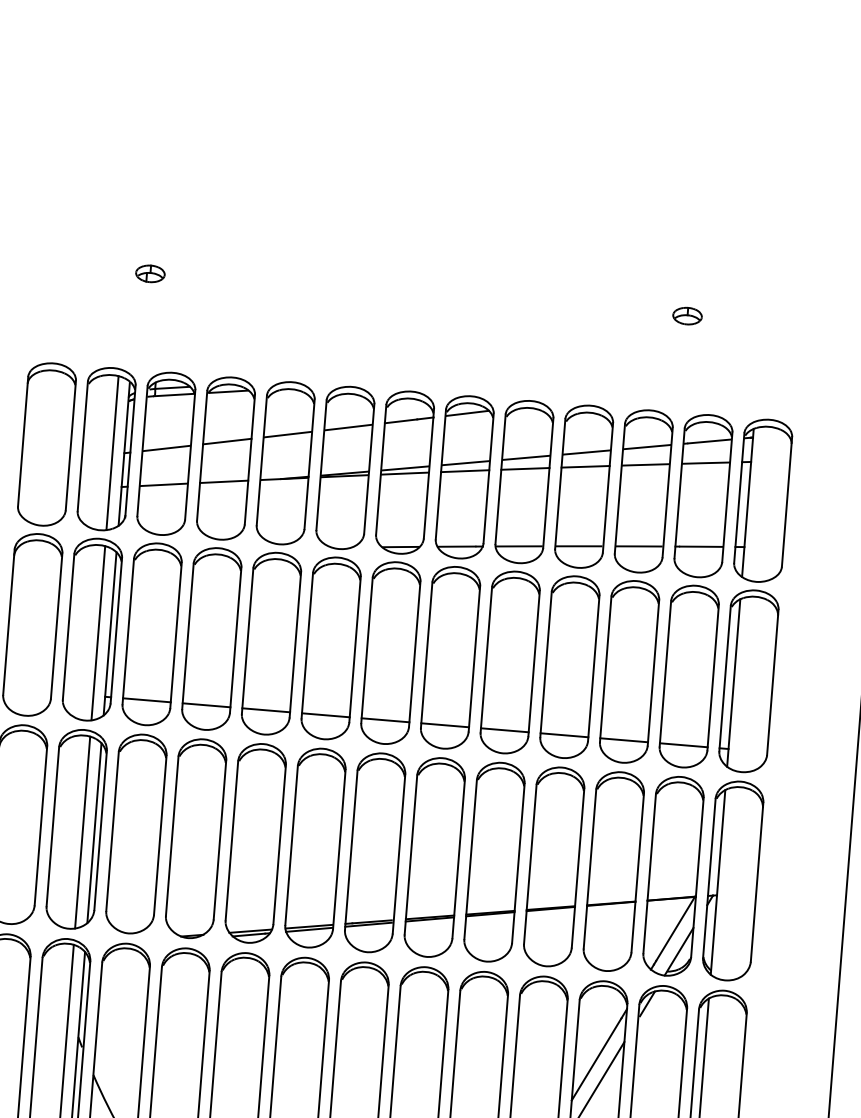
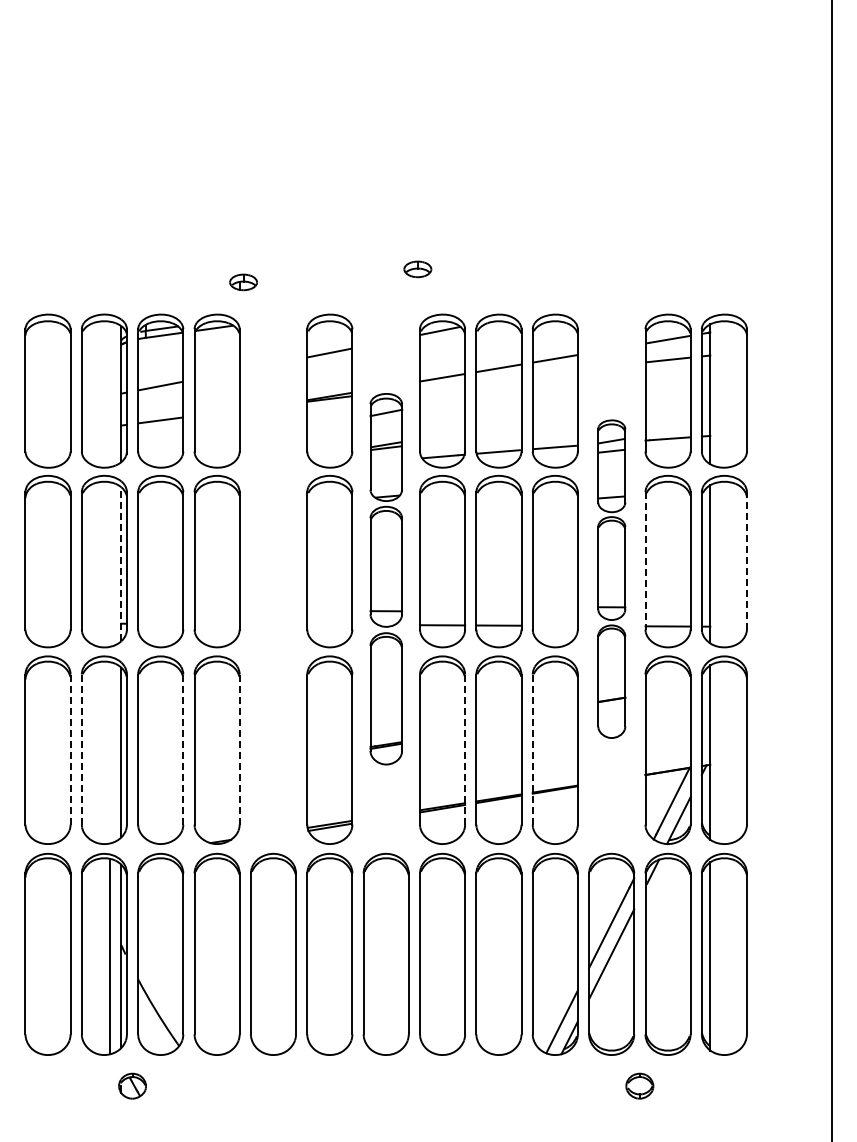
part: (150, 273) -> (243, 282), moved
part: (687, 316) -> (417, 269), moved
line: (226, 440) -> (216, 374), removed
line: (112, 453) -> (110, 394), removed
line: (584, 465) -> (554, 371), removed
line: (524, 468) -> (498, 378), removed
line: (465, 471) -> (442, 385), removed
line: (223, 482) -> (216, 413), removed
line: (98, 633) -> (110, 564), removed
line: (110, 634) -> (121, 564), solid -> dashed
part: (270, 661) -> (273, 578), removed
part: (389, 671) -> (386, 578), size x0.7
line: (665, 673) -> (645, 560), solid -> dashed
line: (772, 681) -> (746, 560), solid -> dashed
part: (627, 689) -> (611, 578), size x0.6
line: (146, 699) -> (160, 623), removed
line: (205, 705) -> (216, 624), removed
line: (325, 714) -> (329, 624), removed
line: (563, 734) -> (554, 625), removed
line: (40, 825) -> (70, 749), solid -> dashed
line: (52, 827) -> (81, 750), solid -> dashed
line: (82, 832) -> (110, 752), removed
line: (160, 835) -> (183, 749), solid -> dashed
line: (219, 839) -> (239, 749), solid -> dashed
line: (459, 858) -> (465, 749), solid -> dashed
line: (529, 865) -> (532, 750), solid -> dashed

